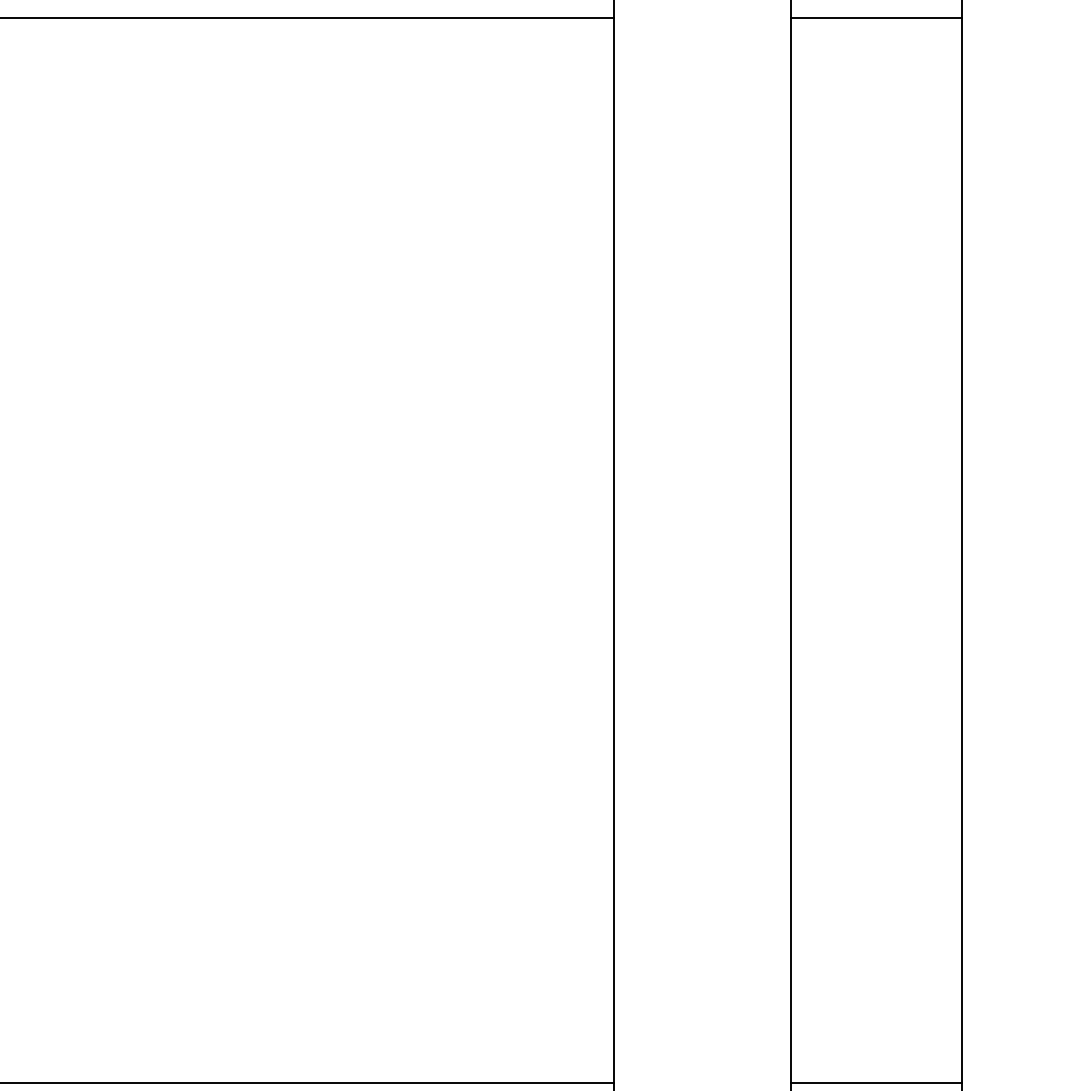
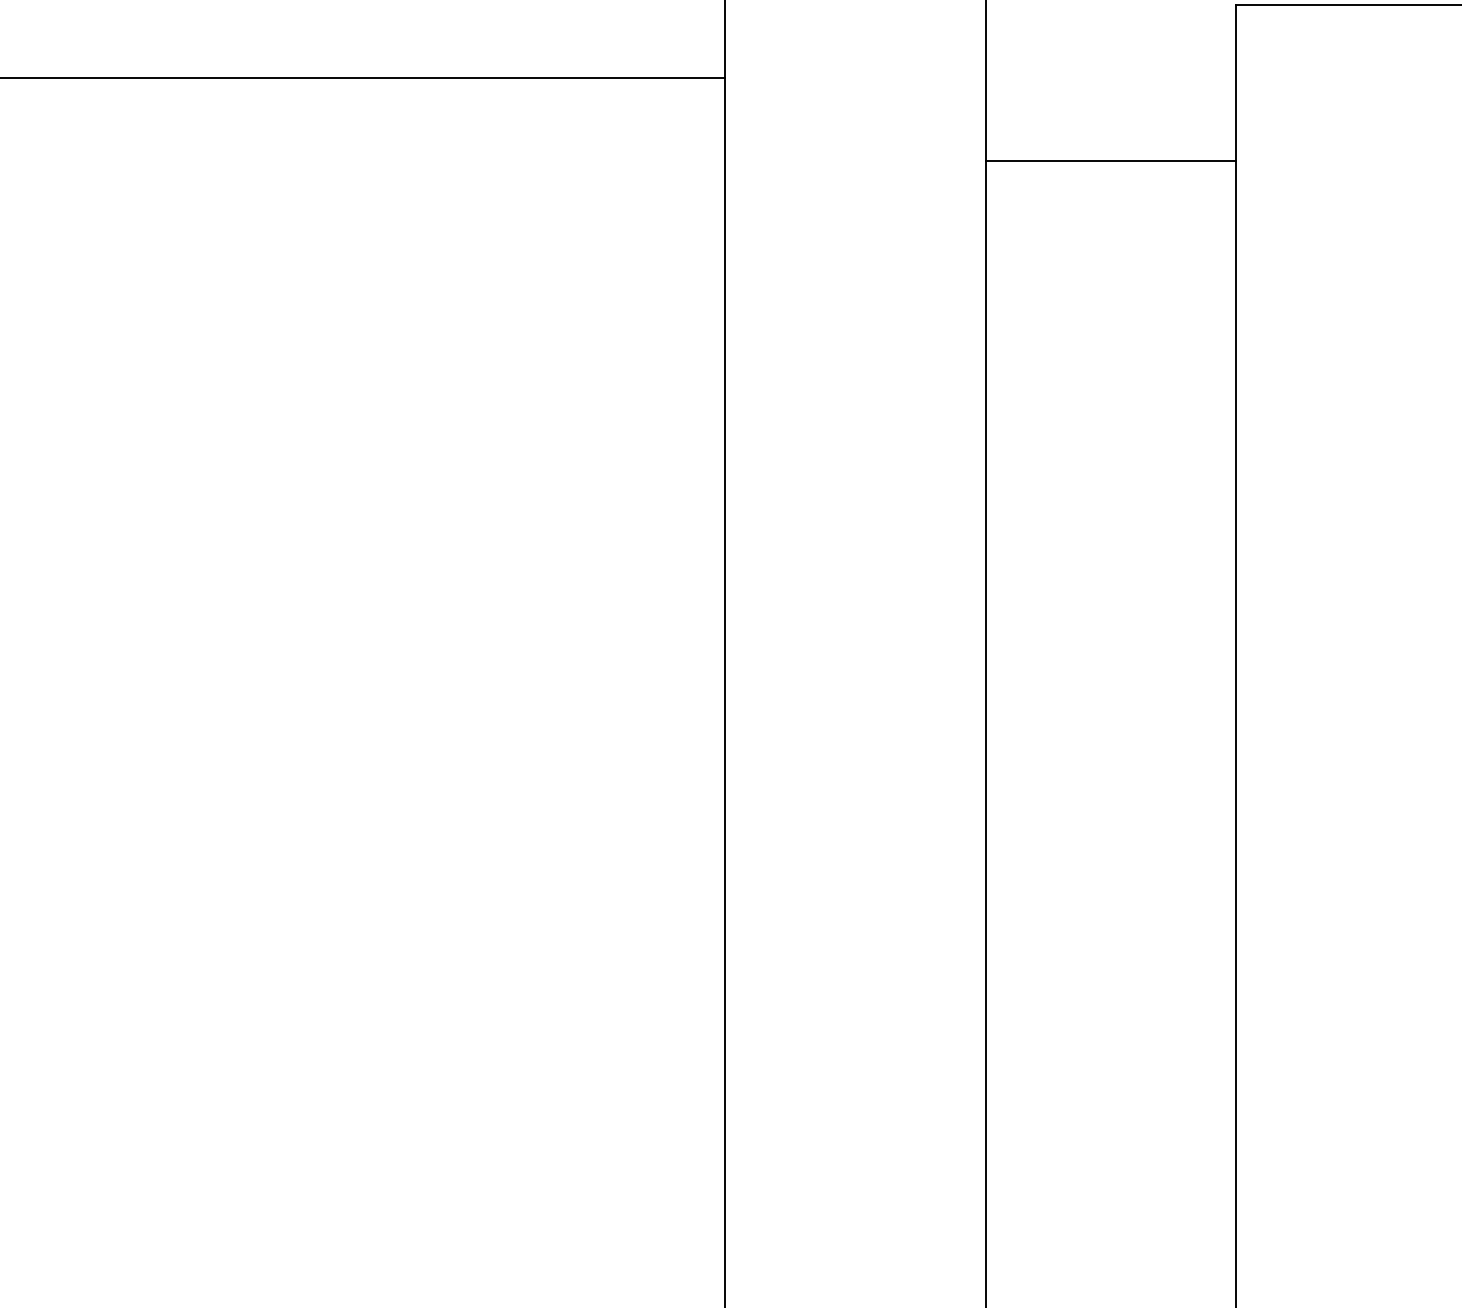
line: (876, 17) -> (1111, 160), moved

